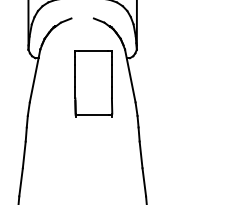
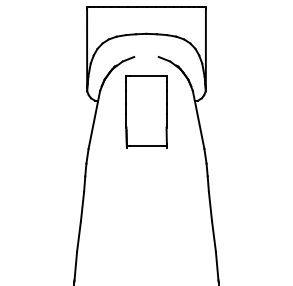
part: (93, 83) -> (146, 111), moved

